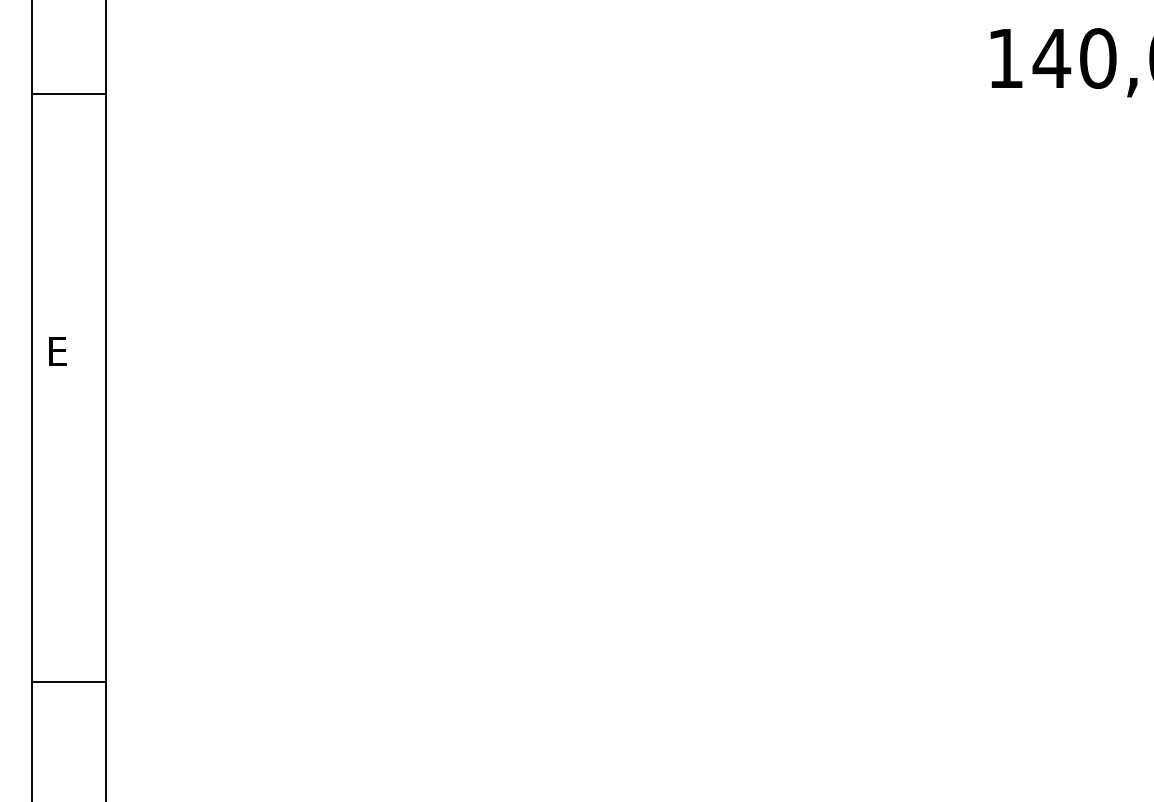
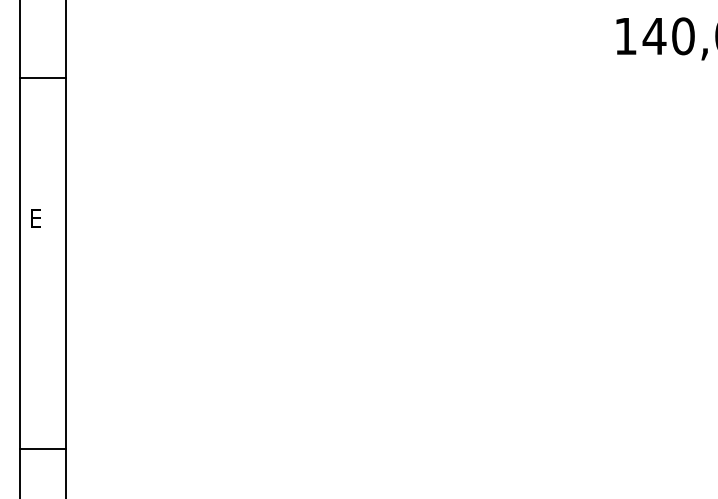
line: (68, 94) -> (42, 78), moved
line: (68, 682) -> (42, 448), moved

